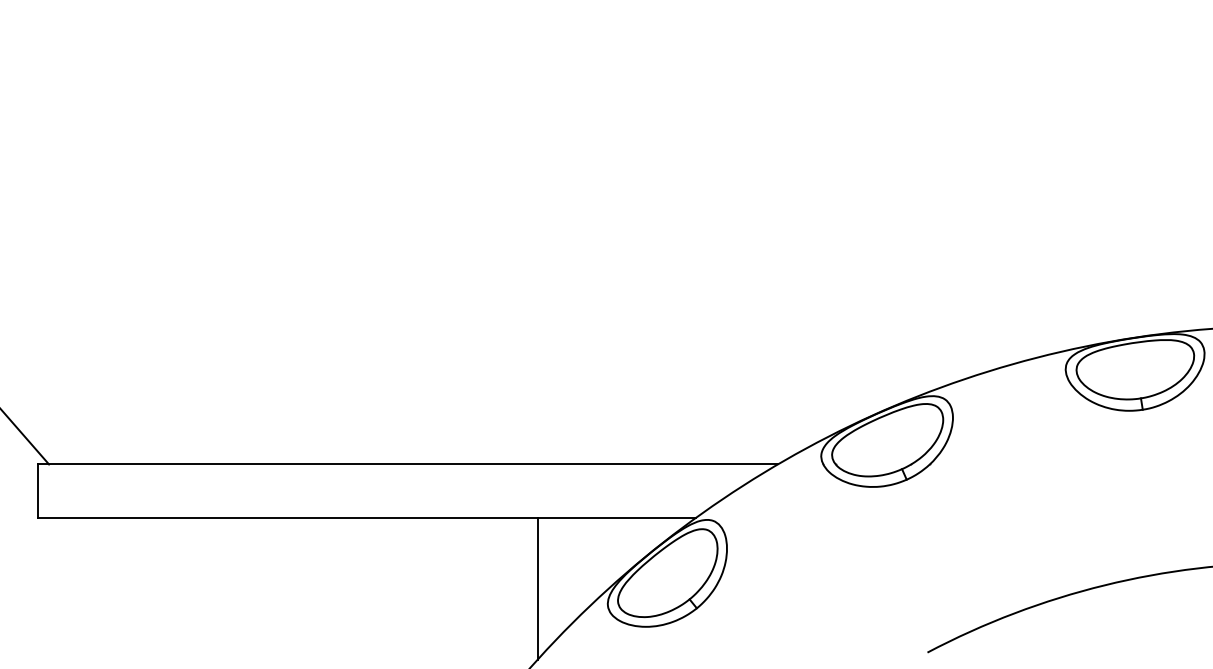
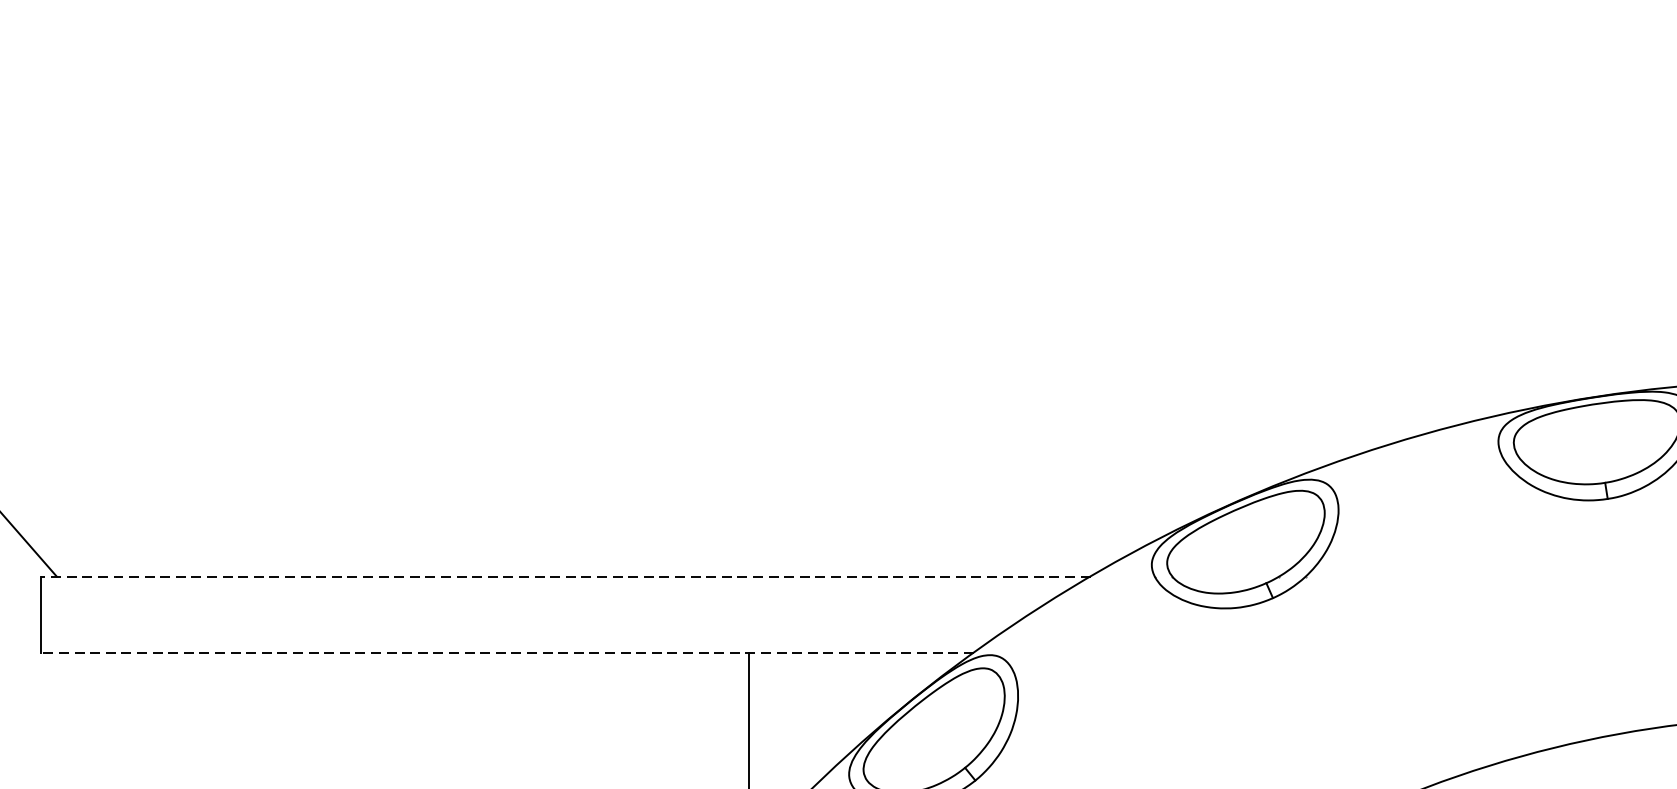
line: (407, 464) -> (565, 576), solid -> dashed
line: (366, 518) -> (506, 653), solid -> dashed

